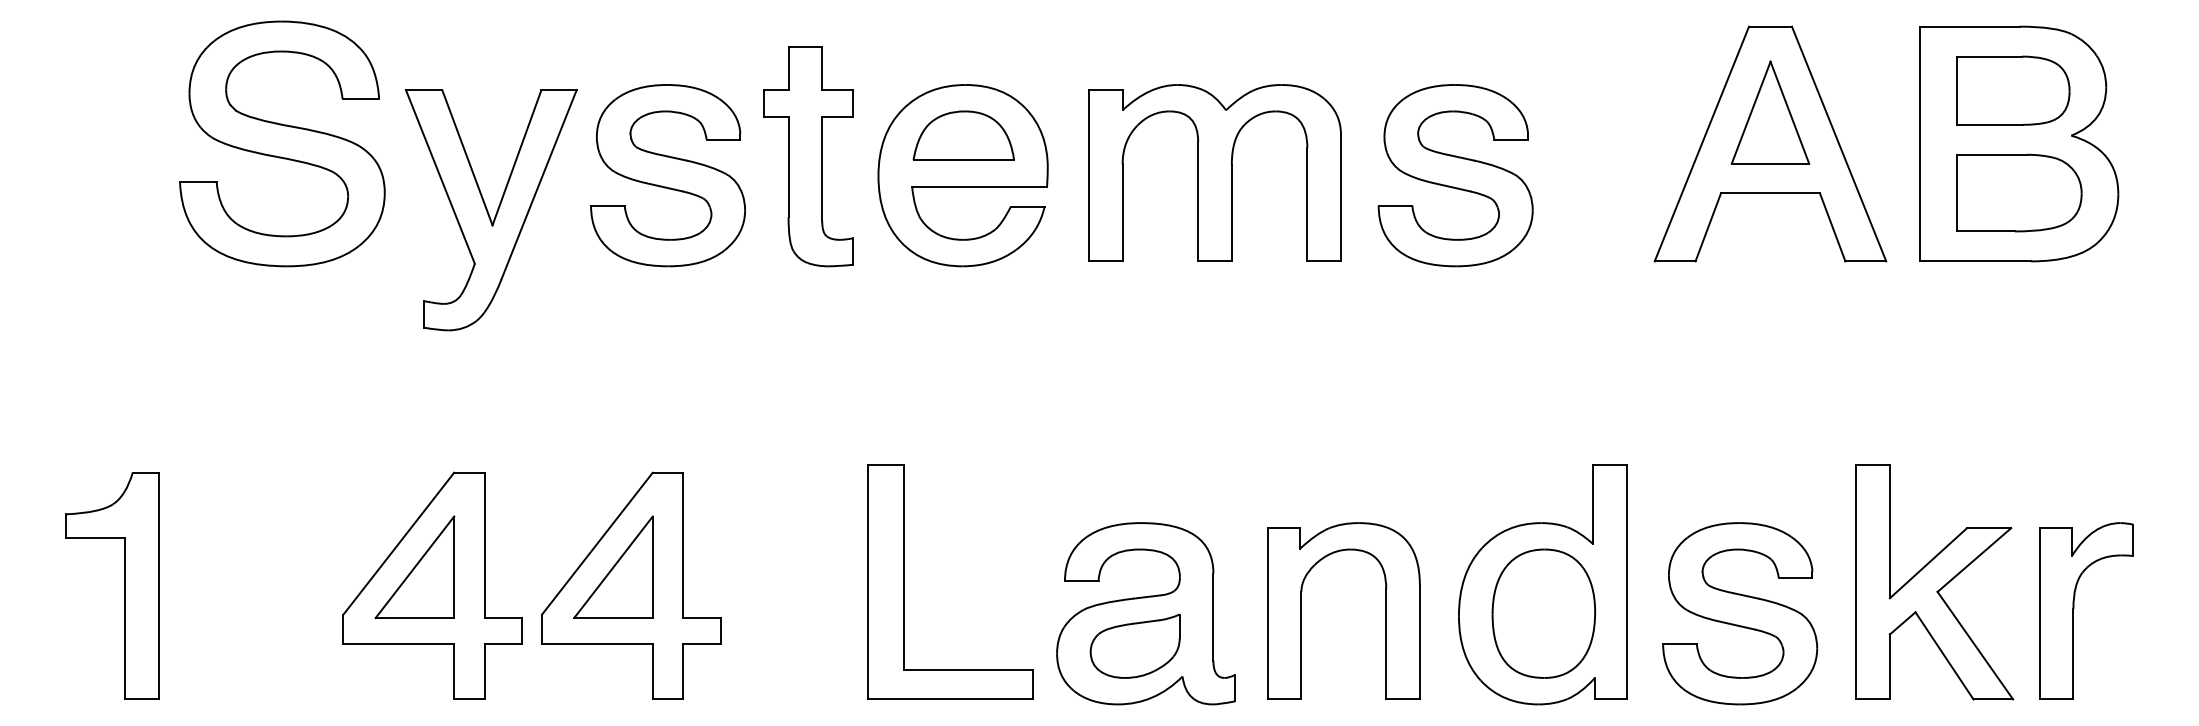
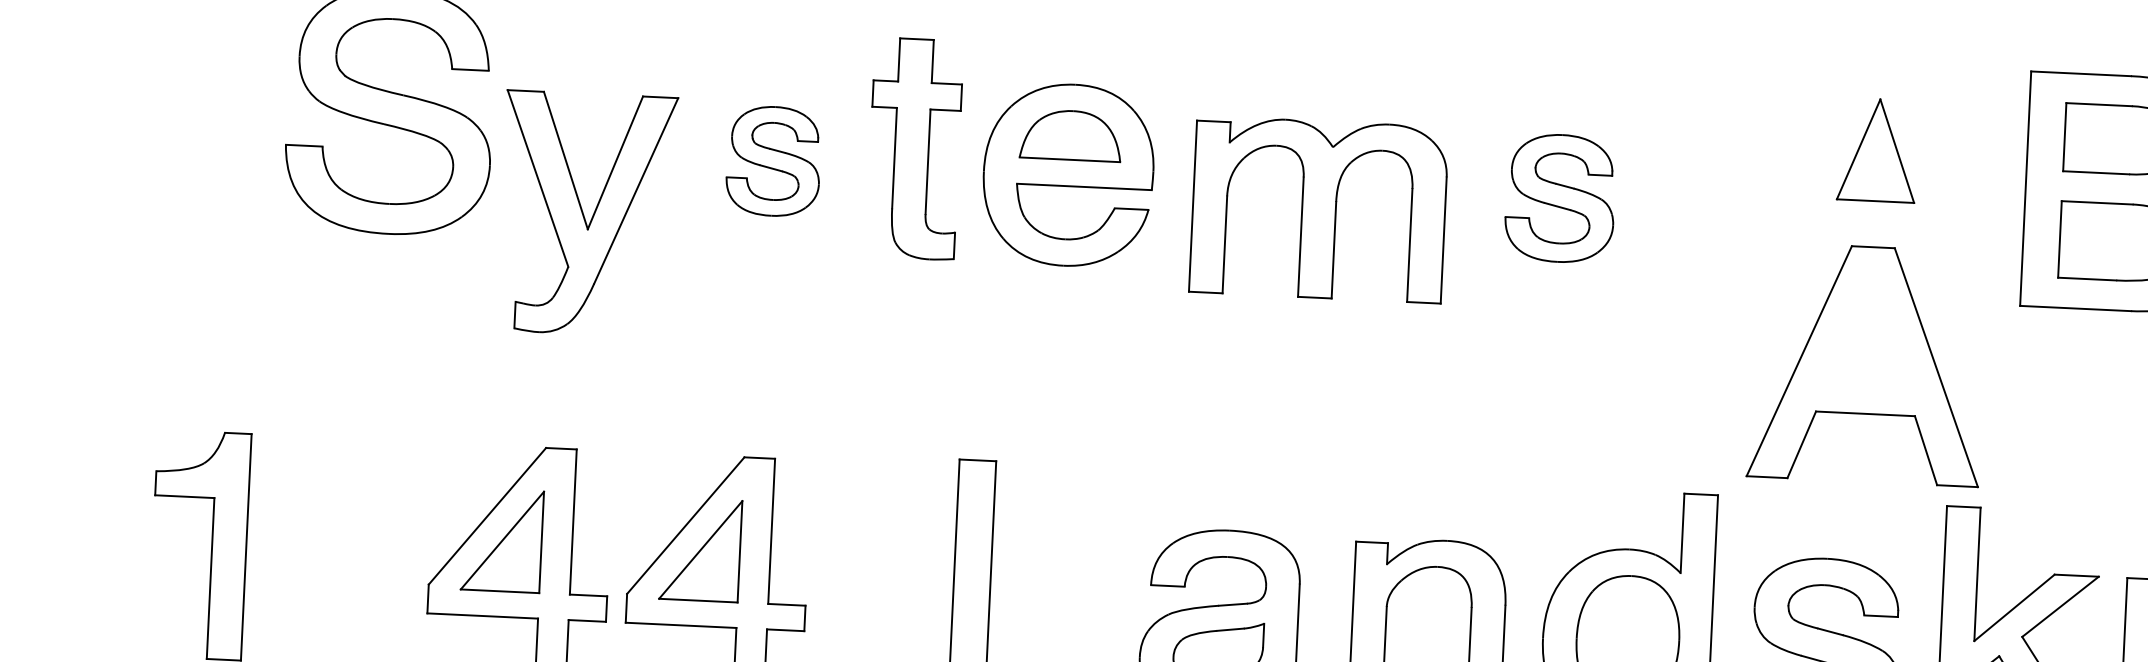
part: (1770, 143) -> (1867, 363), moved
part: (1214, 172) -> (1318, 208), moved
part: (667, 175) -> (773, 161), size x0.6
part: (1455, 175) -> (1560, 198), size x0.7
part: (491, 210) -> (587, 214), moved

